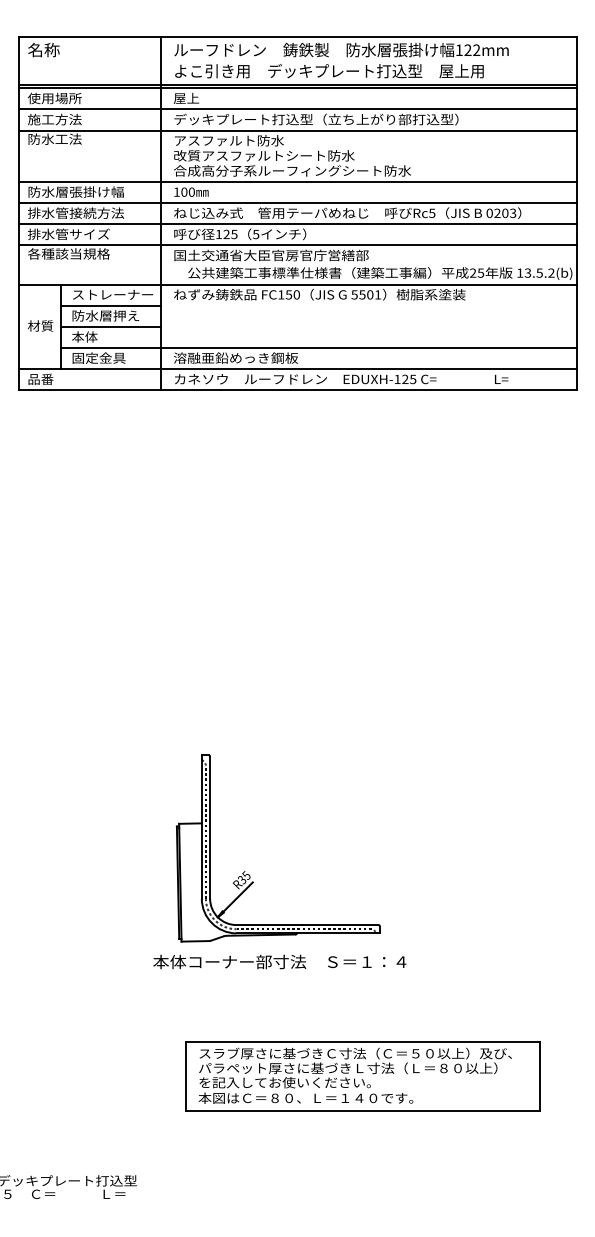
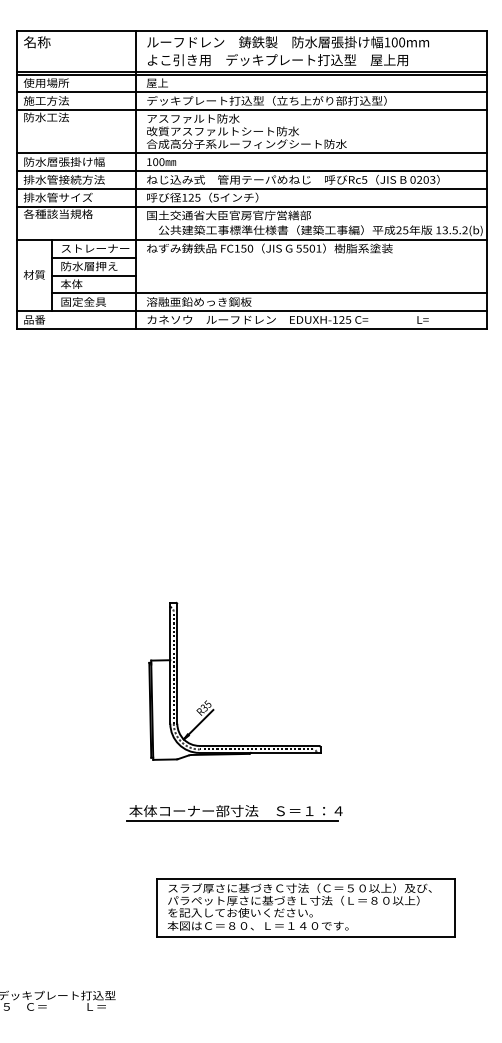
text: (472, 50) -> (398, 42), 122mm -> 100mm
part: (249, 874) -> (210, 703), moved
line: (274, 974) -> (231, 821), added

